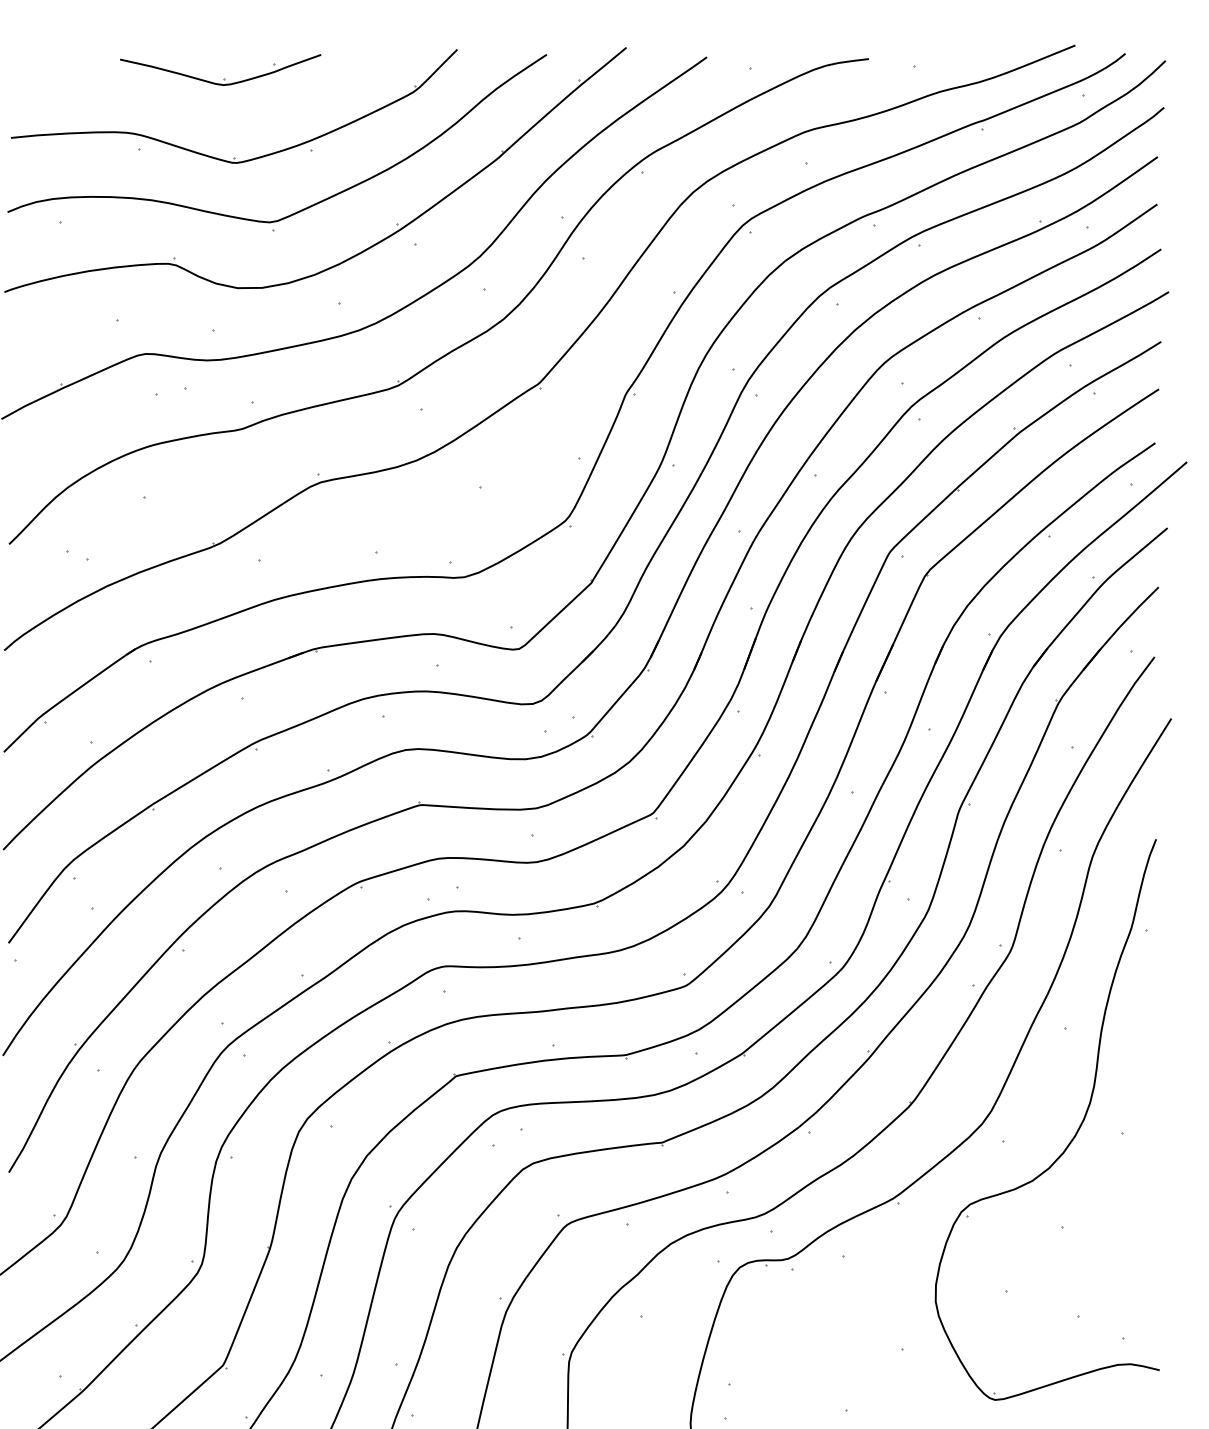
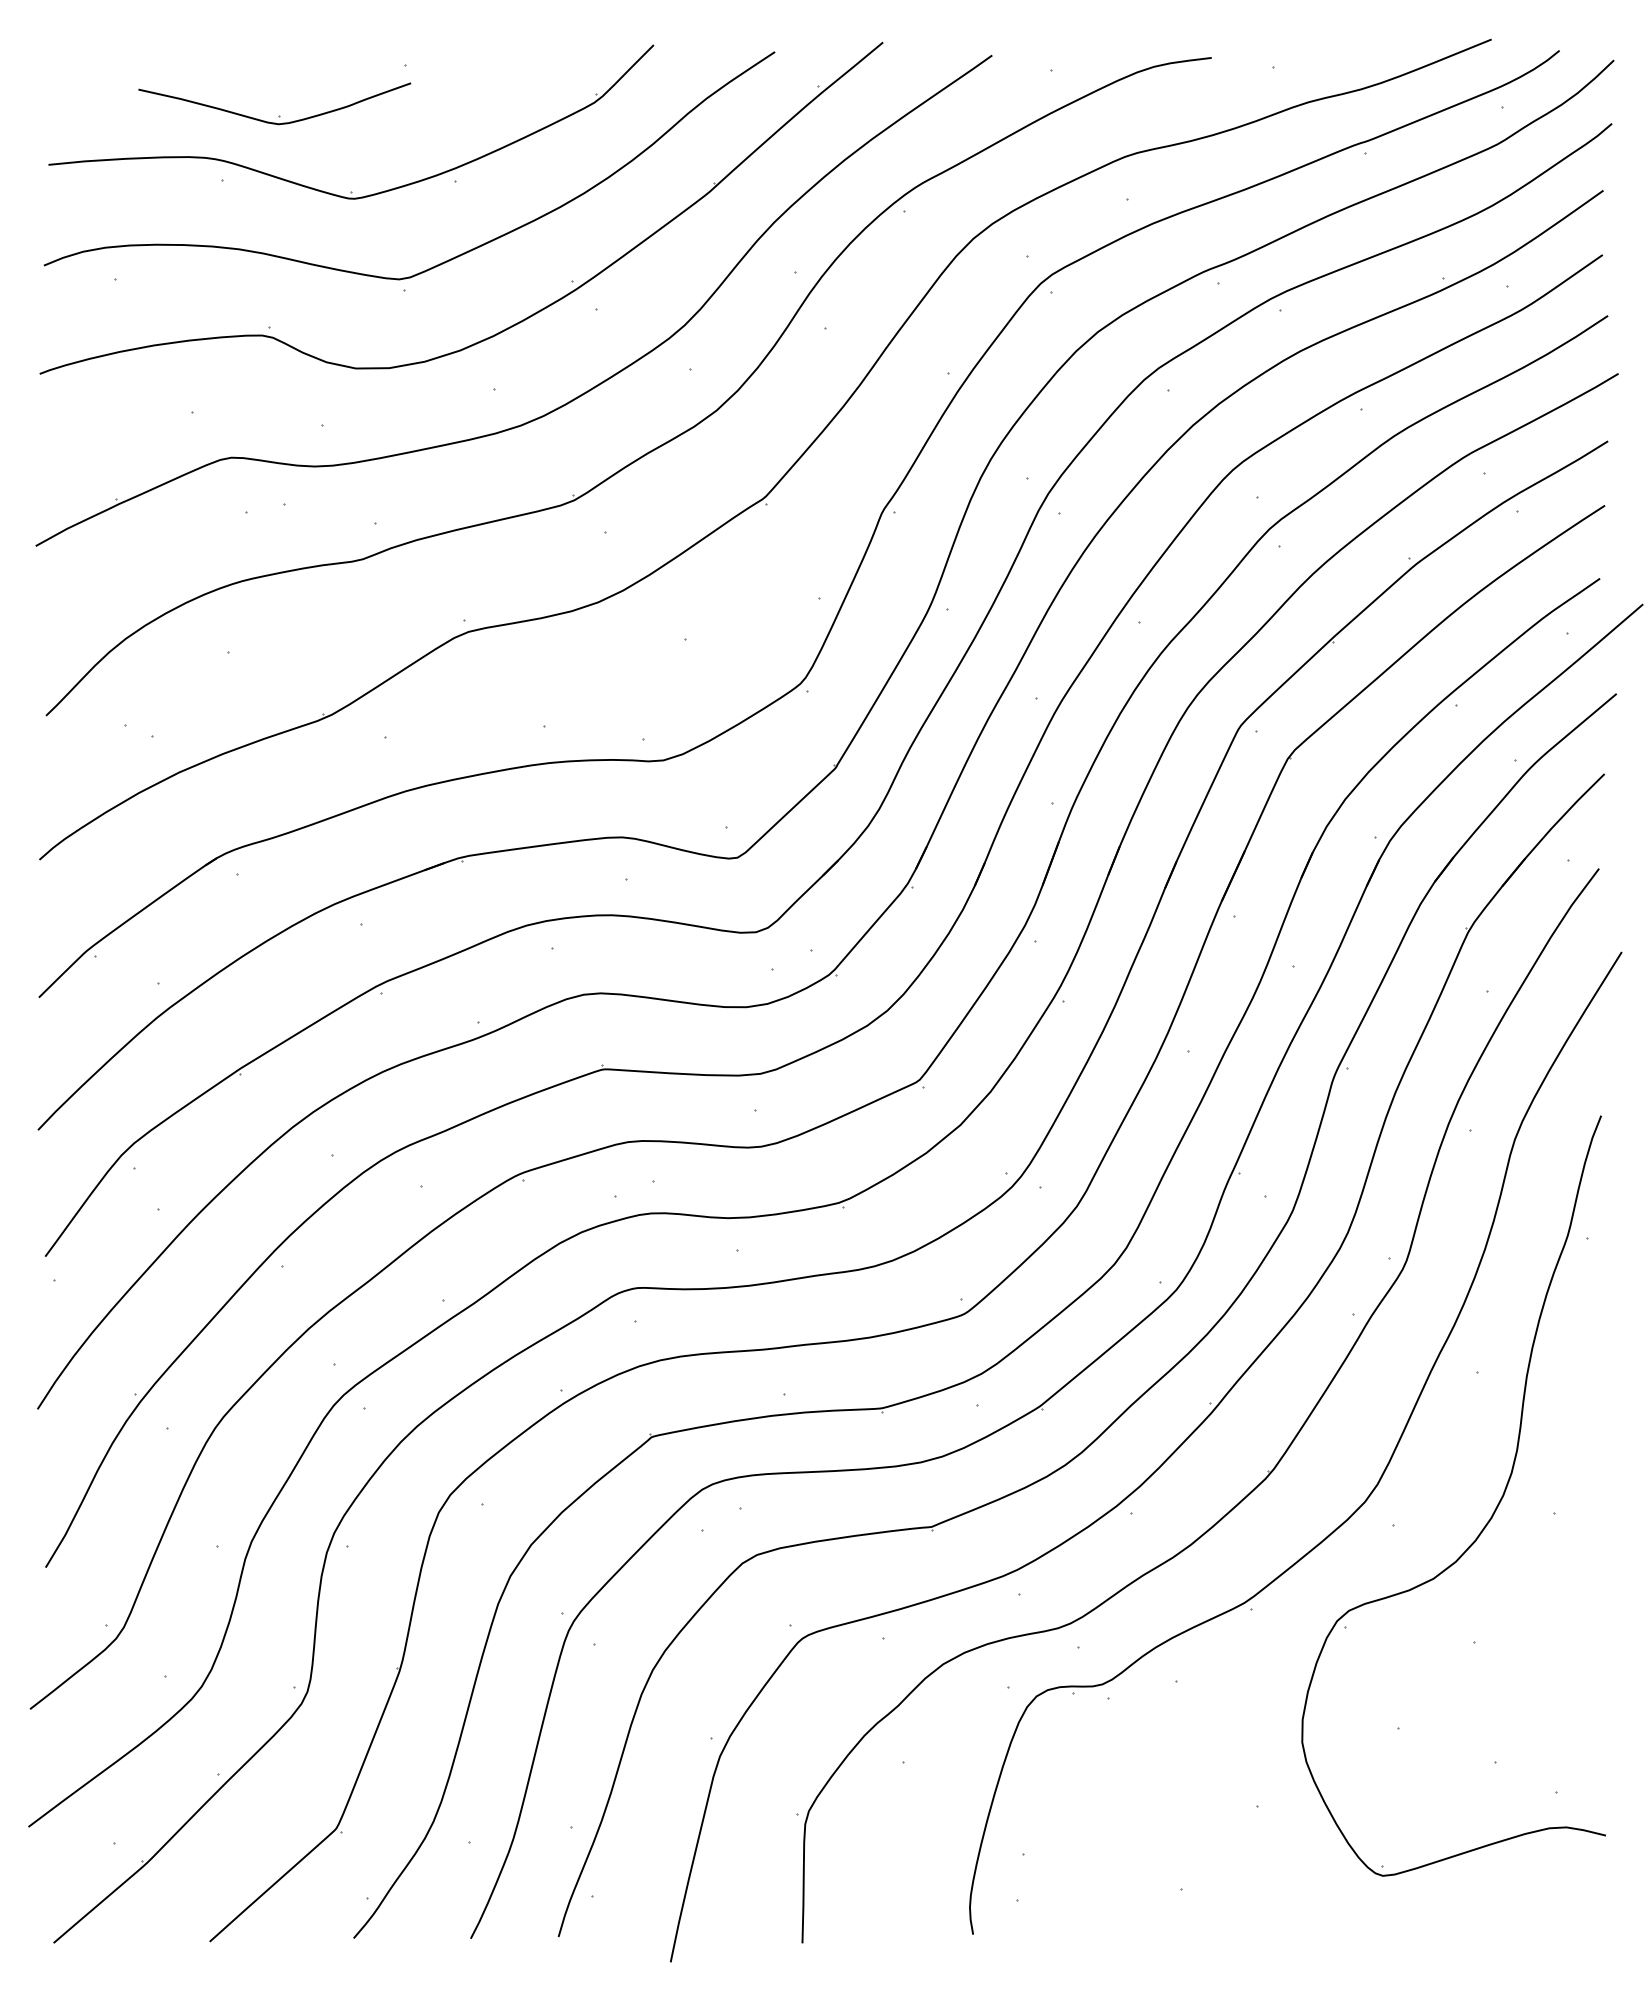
part: (224, 78) -> (279, 115), moved

